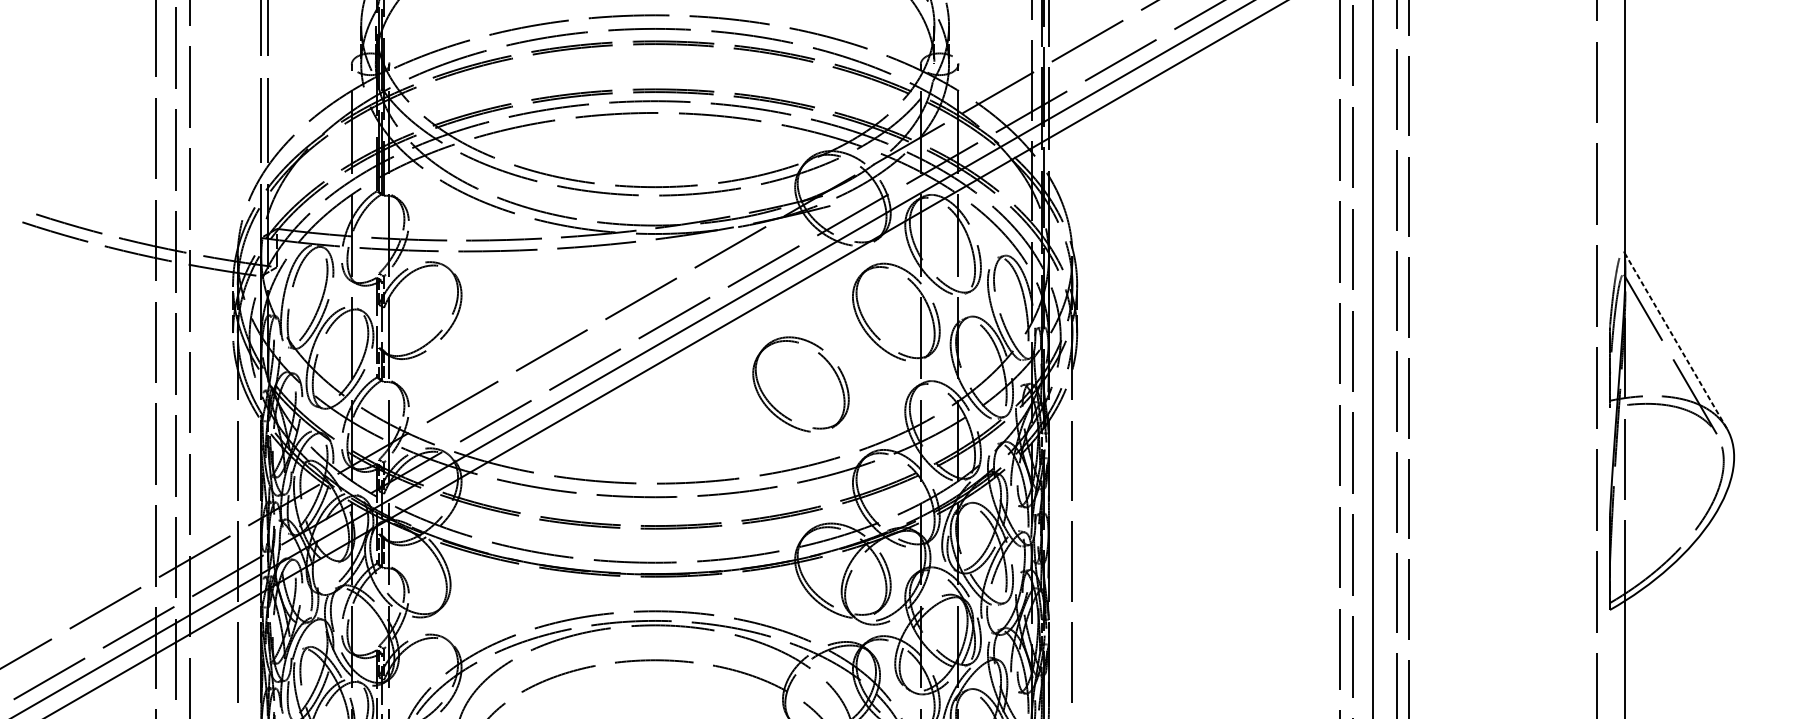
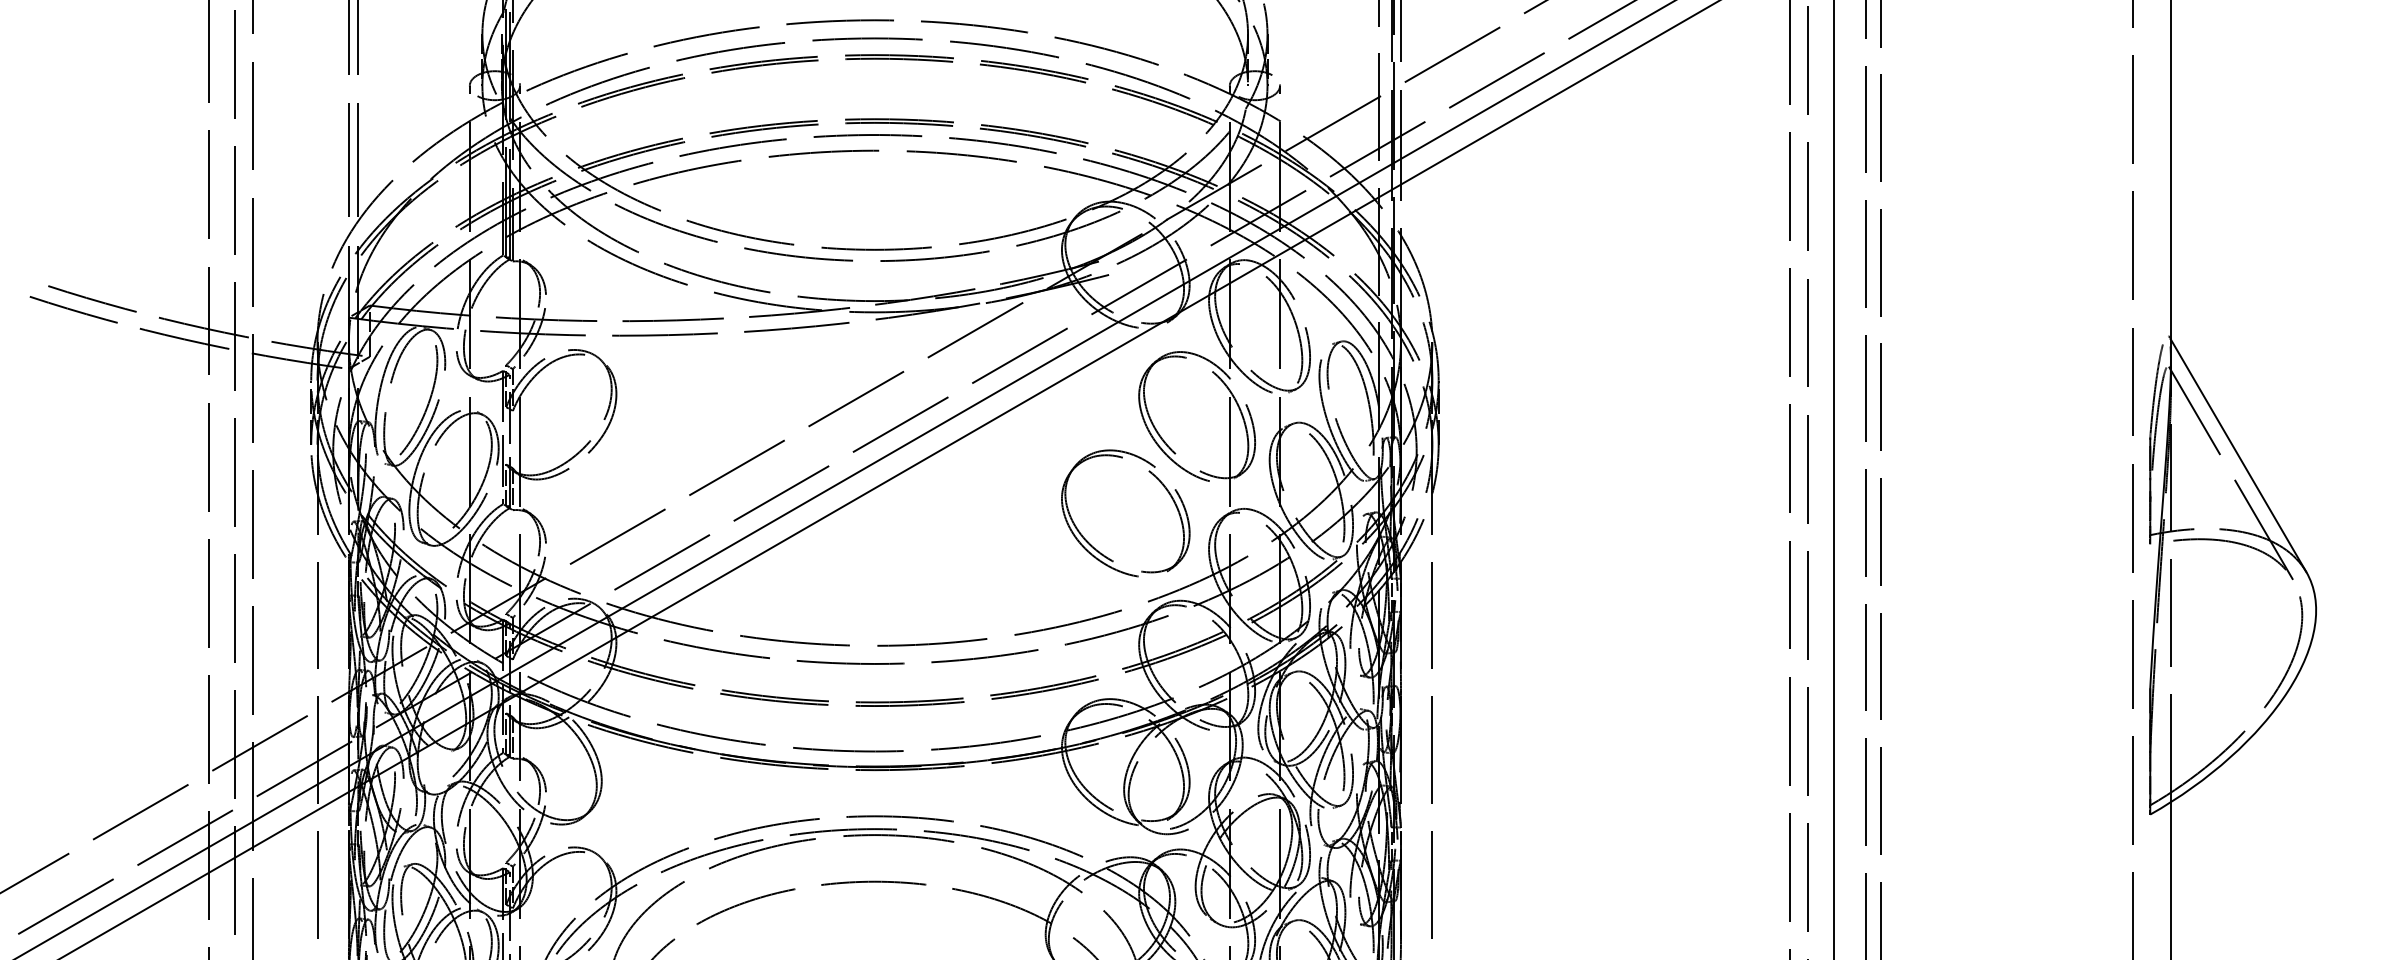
line: (1676, 341) -> (2238, 455), dashed -> solid
part: (779, 411) -> (1097, 549), moved

